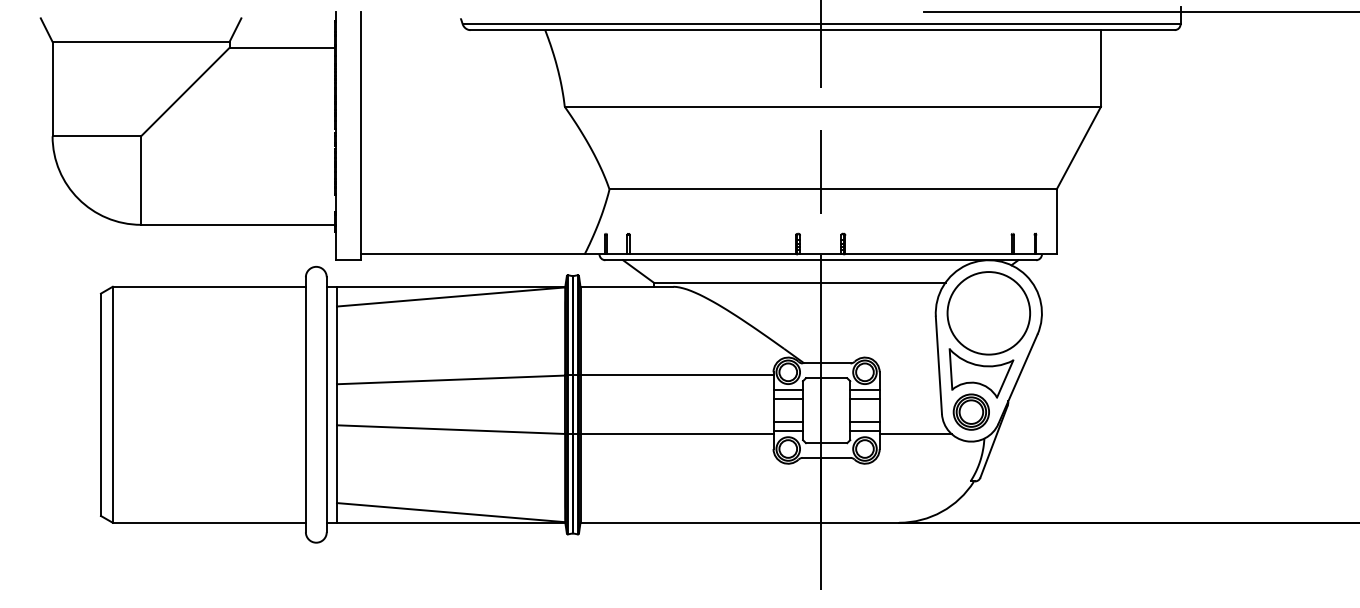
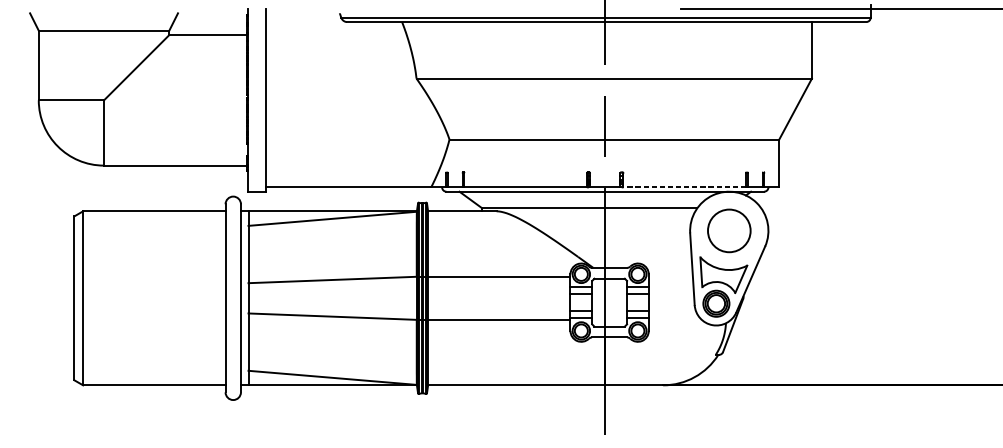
line: (928, 254) -> (684, 187), solid -> dashed
circle: (988, 313) -> (729, 231), size x0.7
line: (915, 434) -> (675, 320), removed

